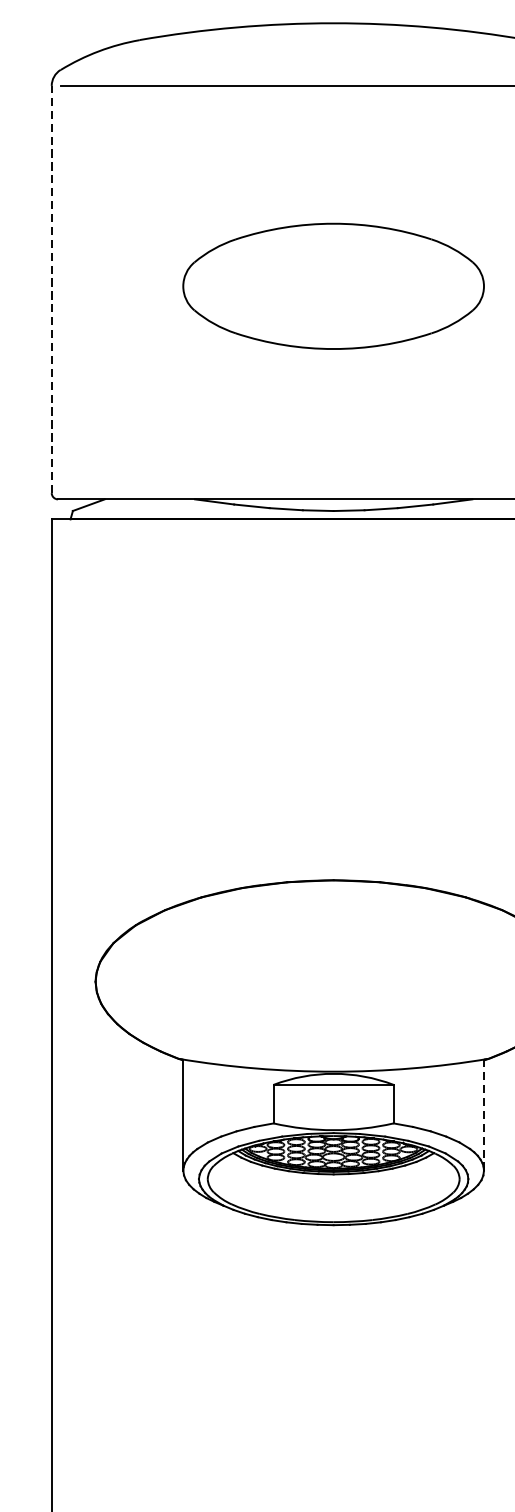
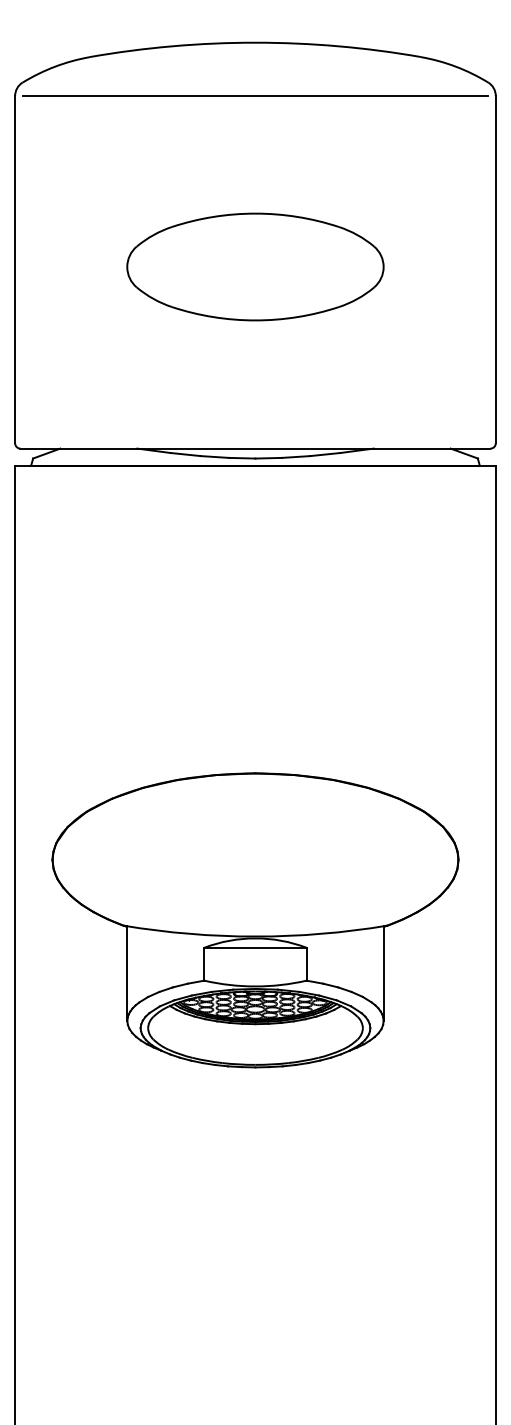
line: (52, 289) -> (15, 269), dashed -> solid
line: (483, 1115) -> (383, 973), dashed -> solid

